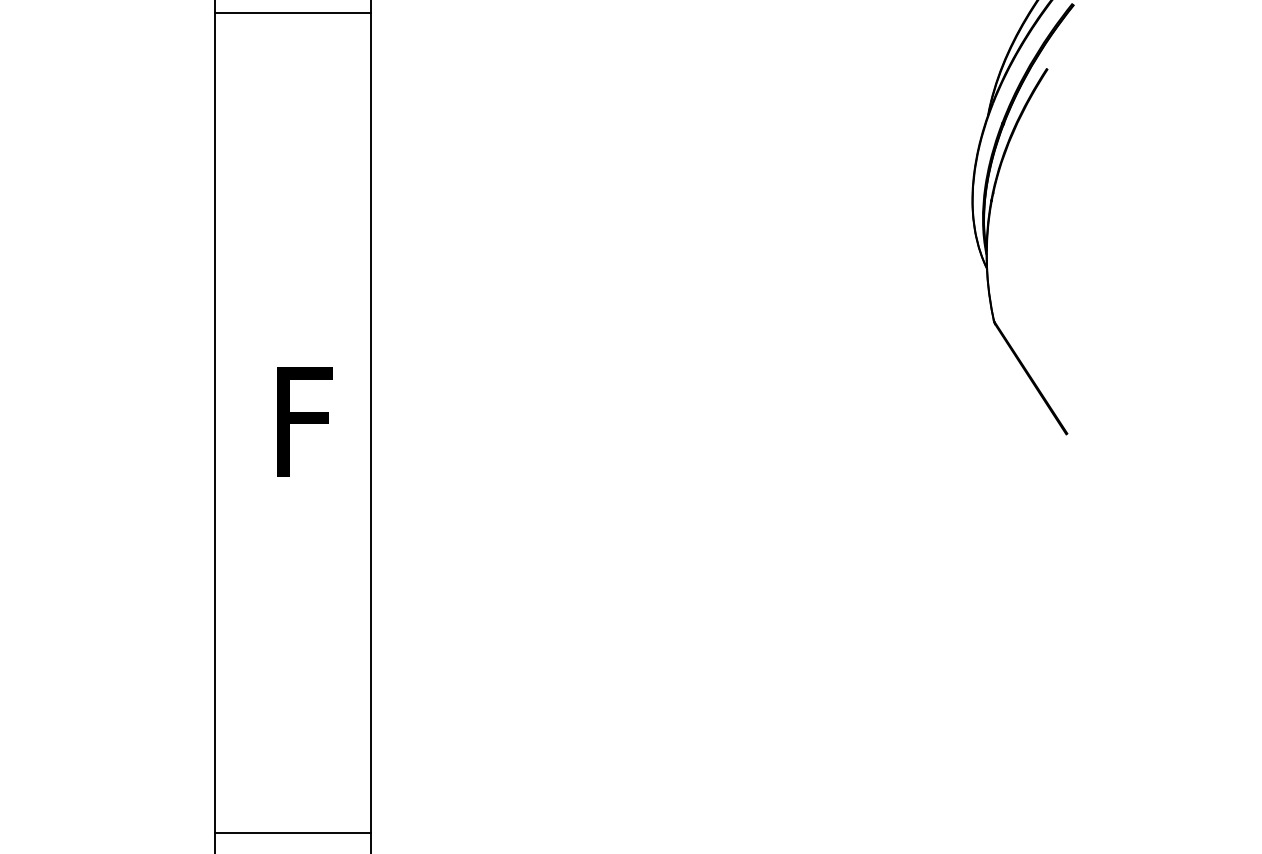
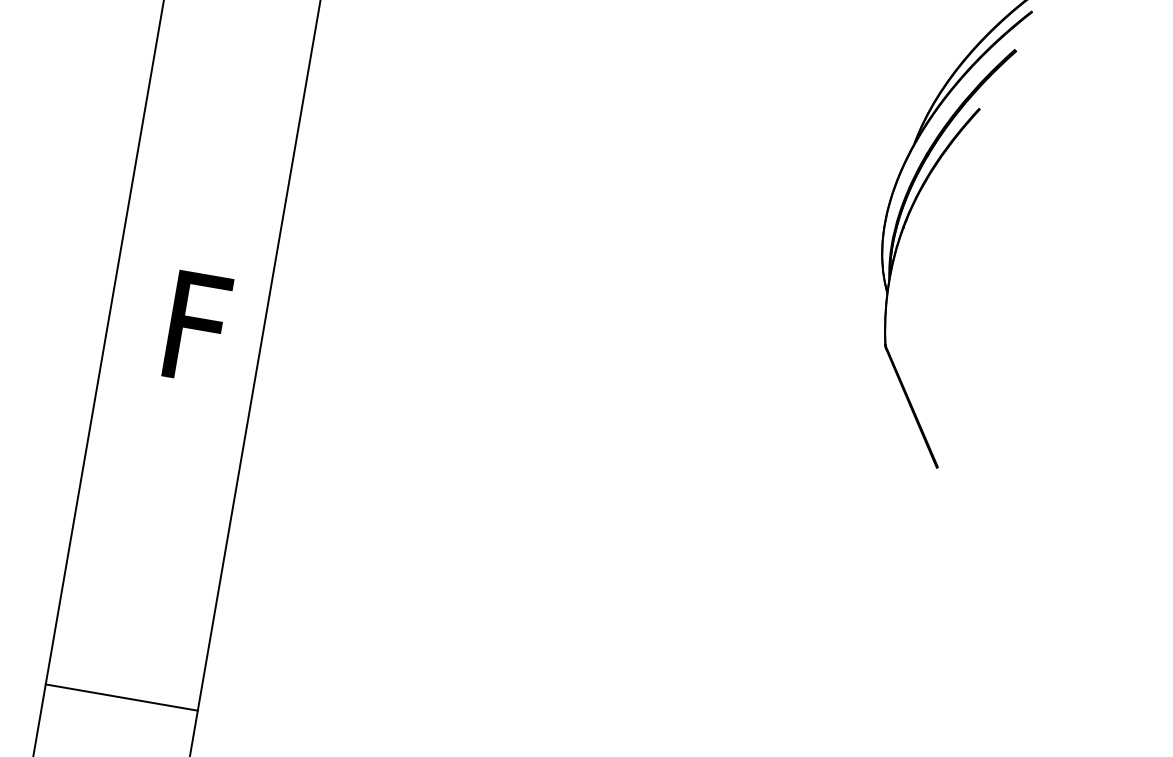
line: (292, 832) -> (121, 697), moved

